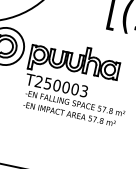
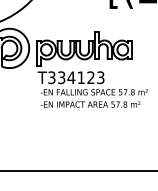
text: (57, 85) -> (71, 77), \c4766296;T250003 -> \c4766296;T334123

